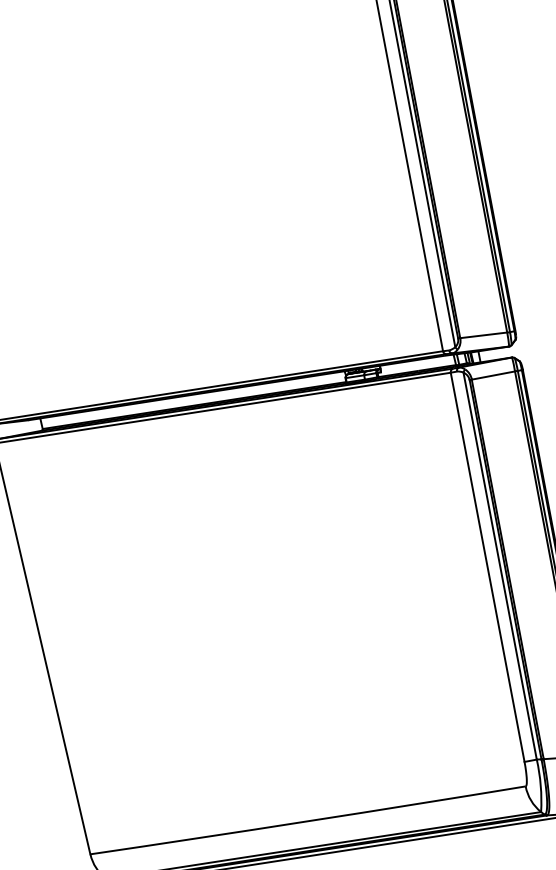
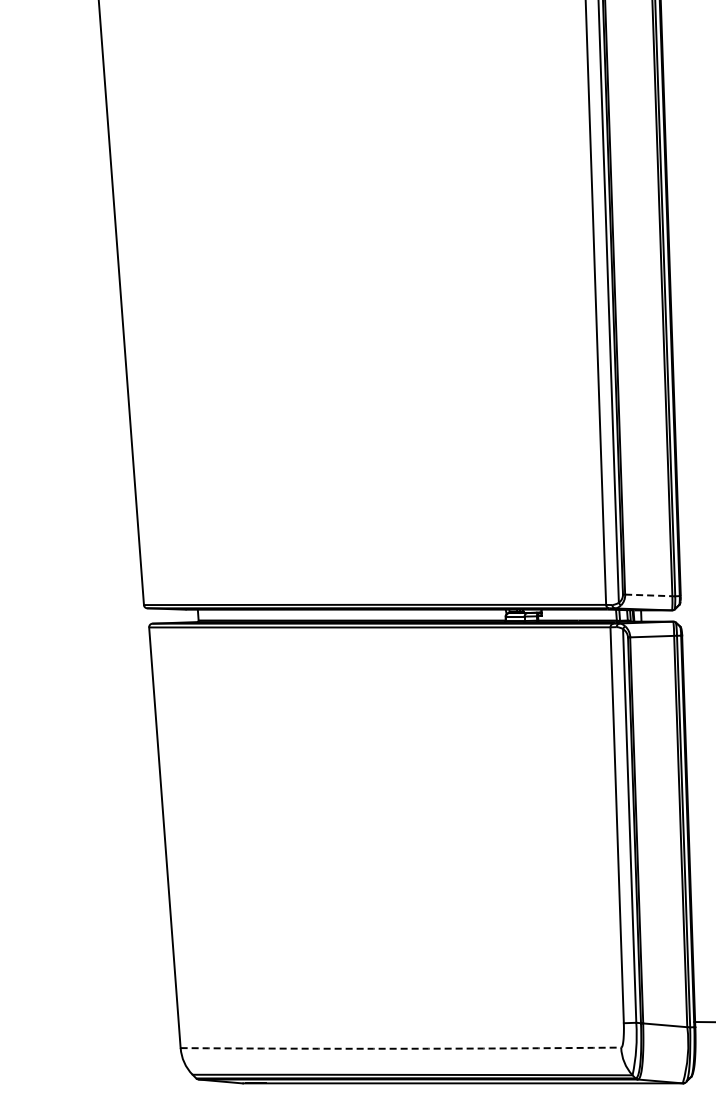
line: (483, 335) -> (648, 595), solid -> dashed
arc: (307, 821) -> (400, 1048), solid -> dashed

